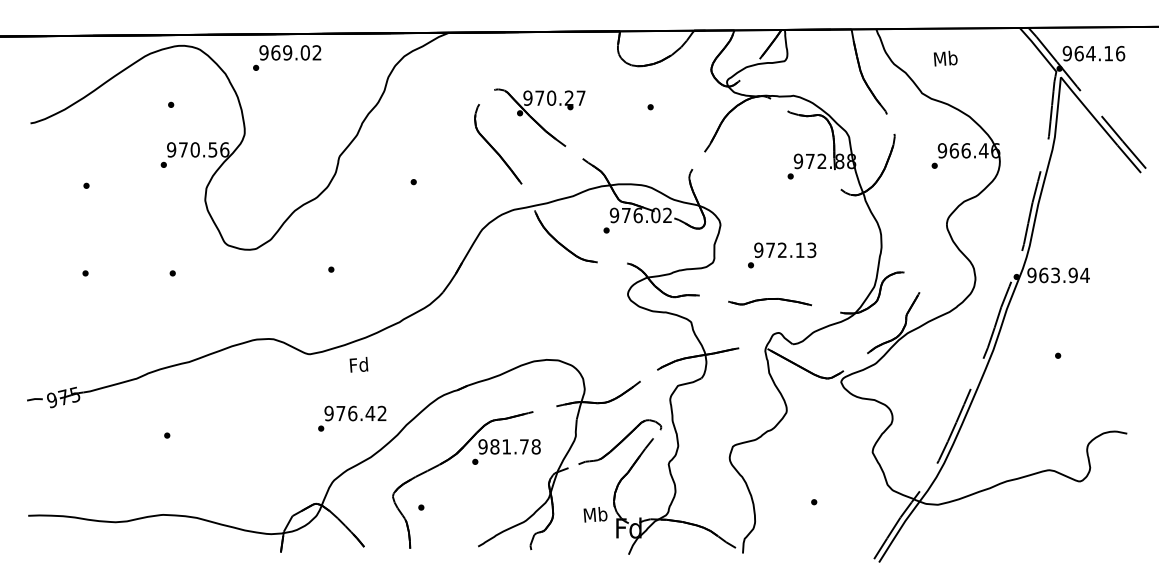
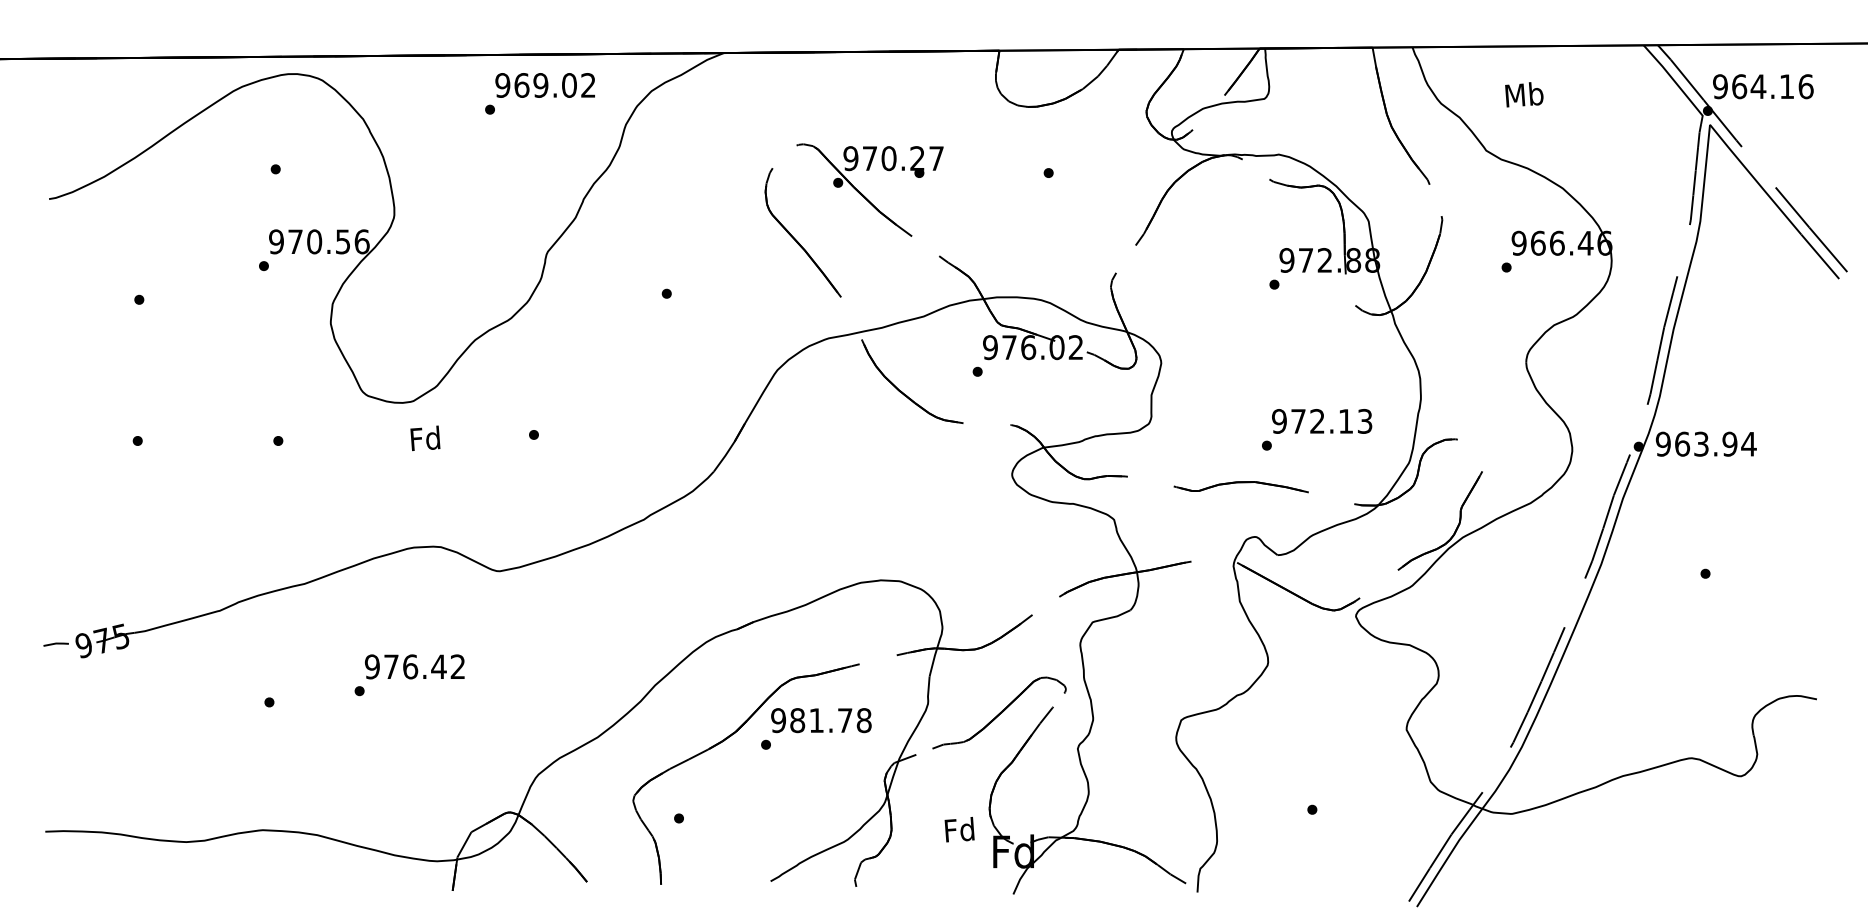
text: (287, 57) -> (540, 92), moved
text: (782, 255) -> (1317, 429), moved
text: (358, 364) -> (424, 437), moved
text: (352, 418) -> (410, 674), moved
text: (595, 514) -> (959, 829), Mb -> Fd

